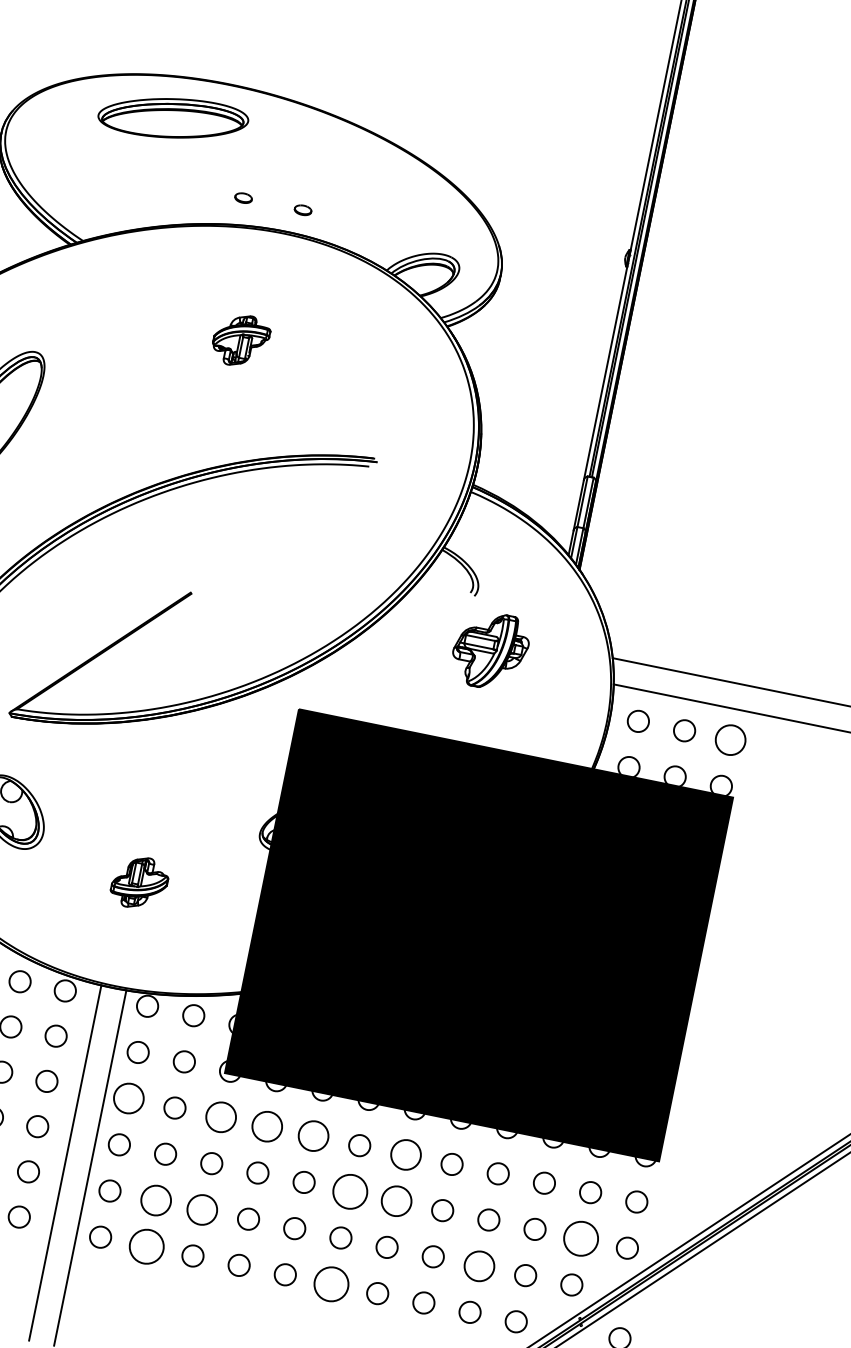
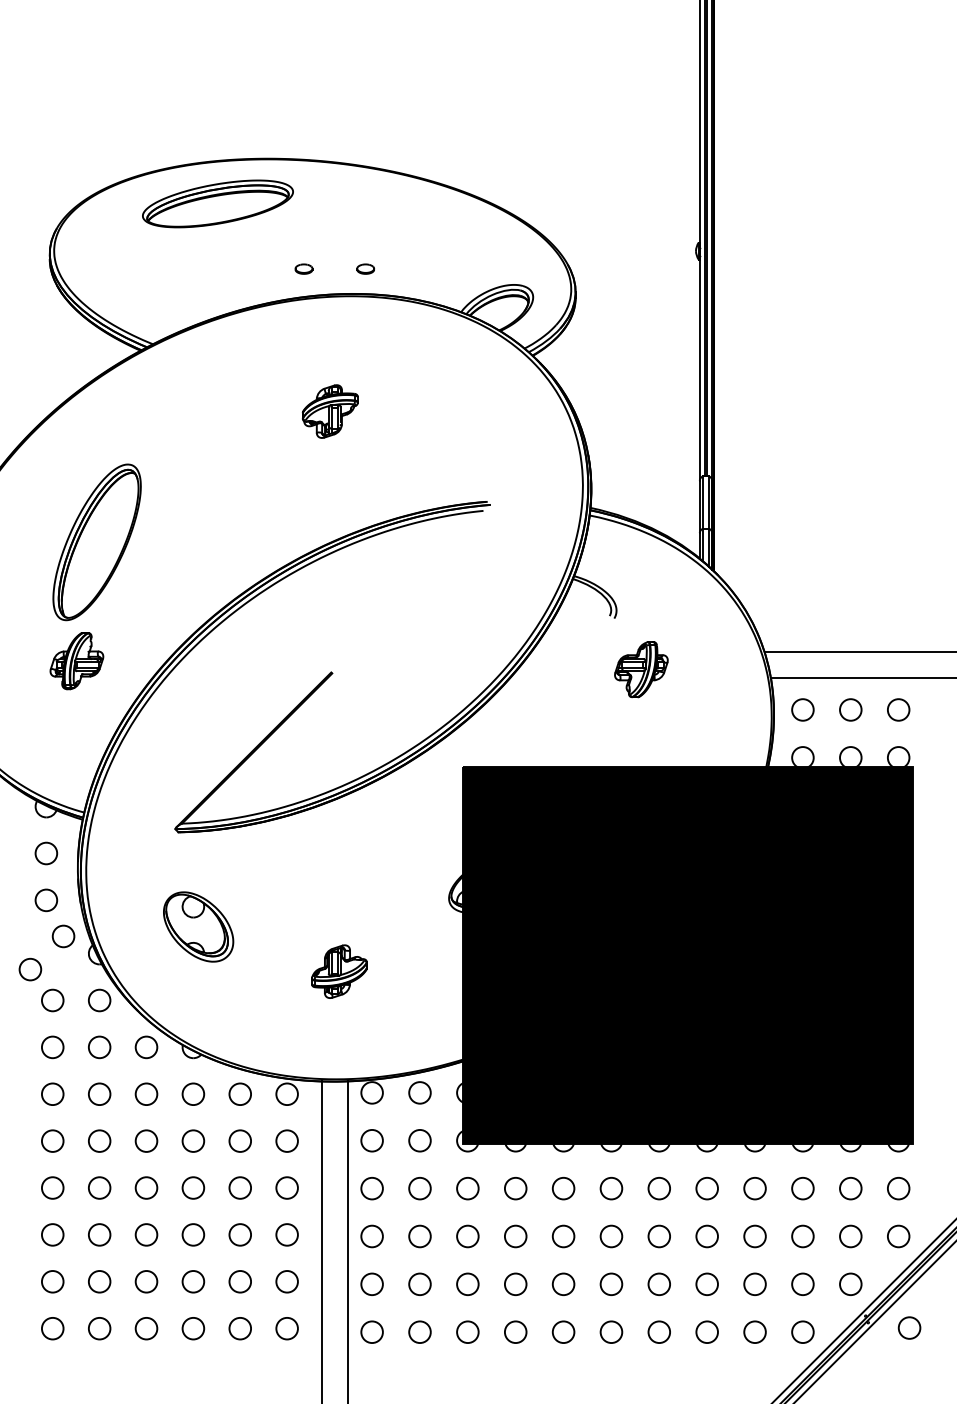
part: (490, 650) -> (641, 669), size x0.71
circle: (730, 739) -> (898, 709), size x0.71
circle: (128, 1098) -> (371, 1188), size x0.71
circle: (220, 1117) -> (467, 1188), size x0.71
circle: (267, 1126) -> (515, 1188), size x0.71
circle: (313, 1136) -> (563, 1188), size x0.71
circle: (405, 1154) -> (658, 1188), size x0.71
circle: (350, 1191) -> (611, 1236), size x0.62
circle: (155, 1199) -> (419, 1283), size x0.71
circle: (395, 1201) -> (658, 1236), size x0.71
circle: (202, 1208) -> (467, 1283), size x0.71
circle: (580, 1238) -> (850, 1236), size x0.62
circle: (146, 1245) -> (419, 1331), size x0.62
circle: (479, 1265) -> (754, 1283), size x0.71
circle: (331, 1283) -> (611, 1331), size x0.62

